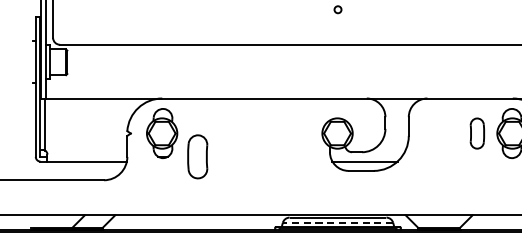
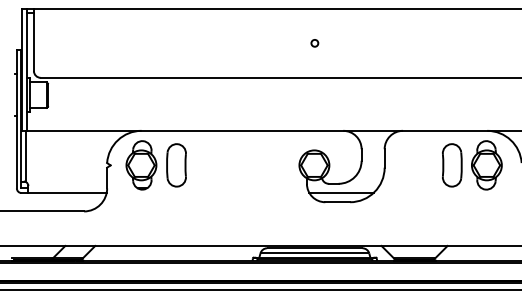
part: (477, 133) -> (452, 165), size x1.43
part: (197, 156) -> (176, 165), moved
line: (337, 222) -> (314, 253), dashed -> solid

